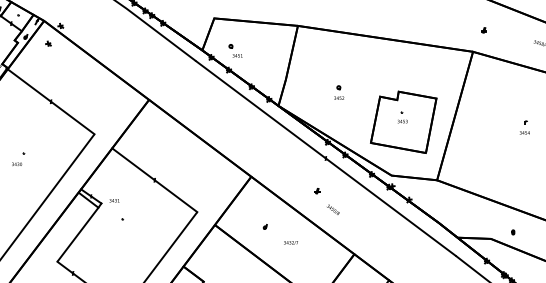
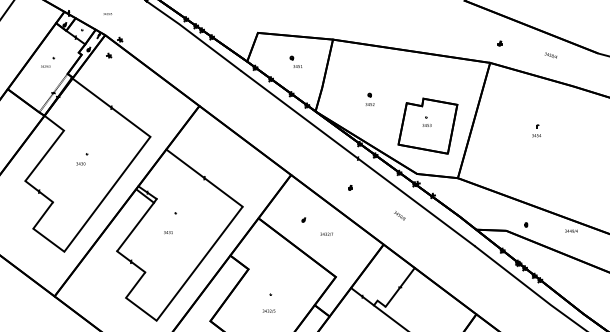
part: (234, 50) -> (295, 61), moved
text: (114, 200) -> (168, 232), moved
text: (333, 209) -> (399, 215), moved

